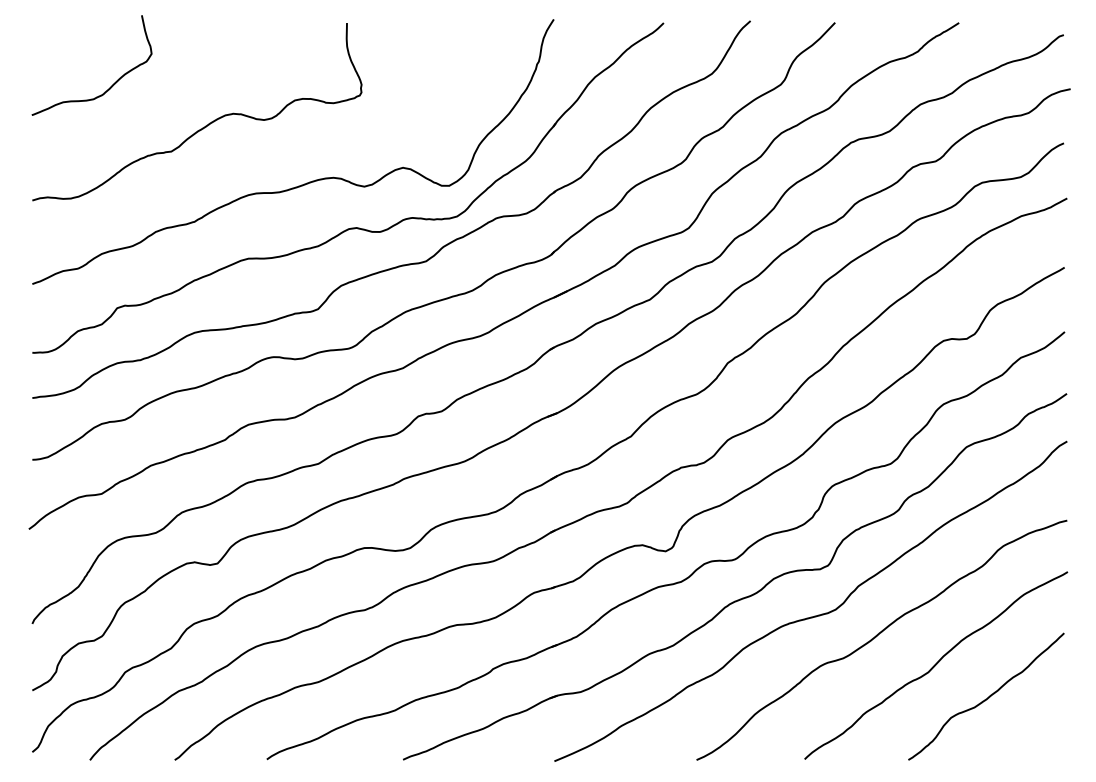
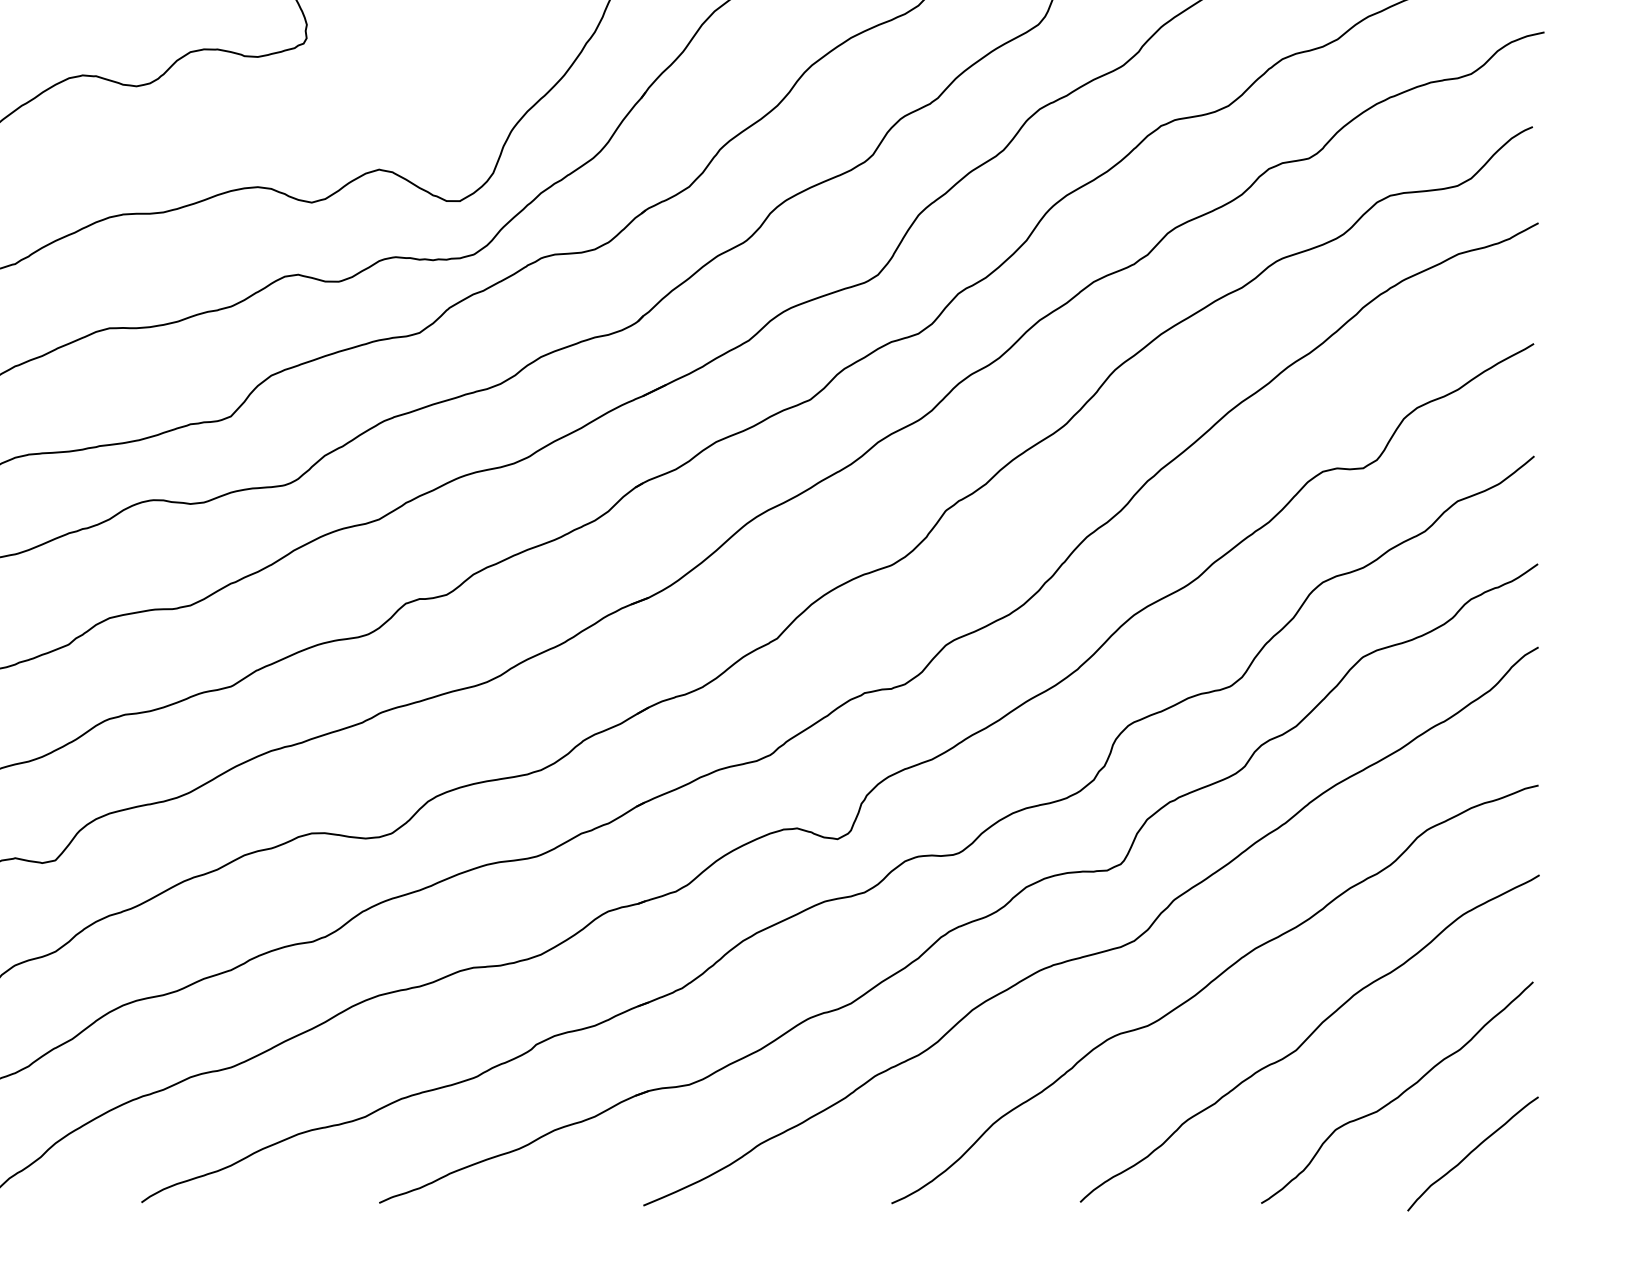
curve: (1029, 731) -> (1472, 1153), added

